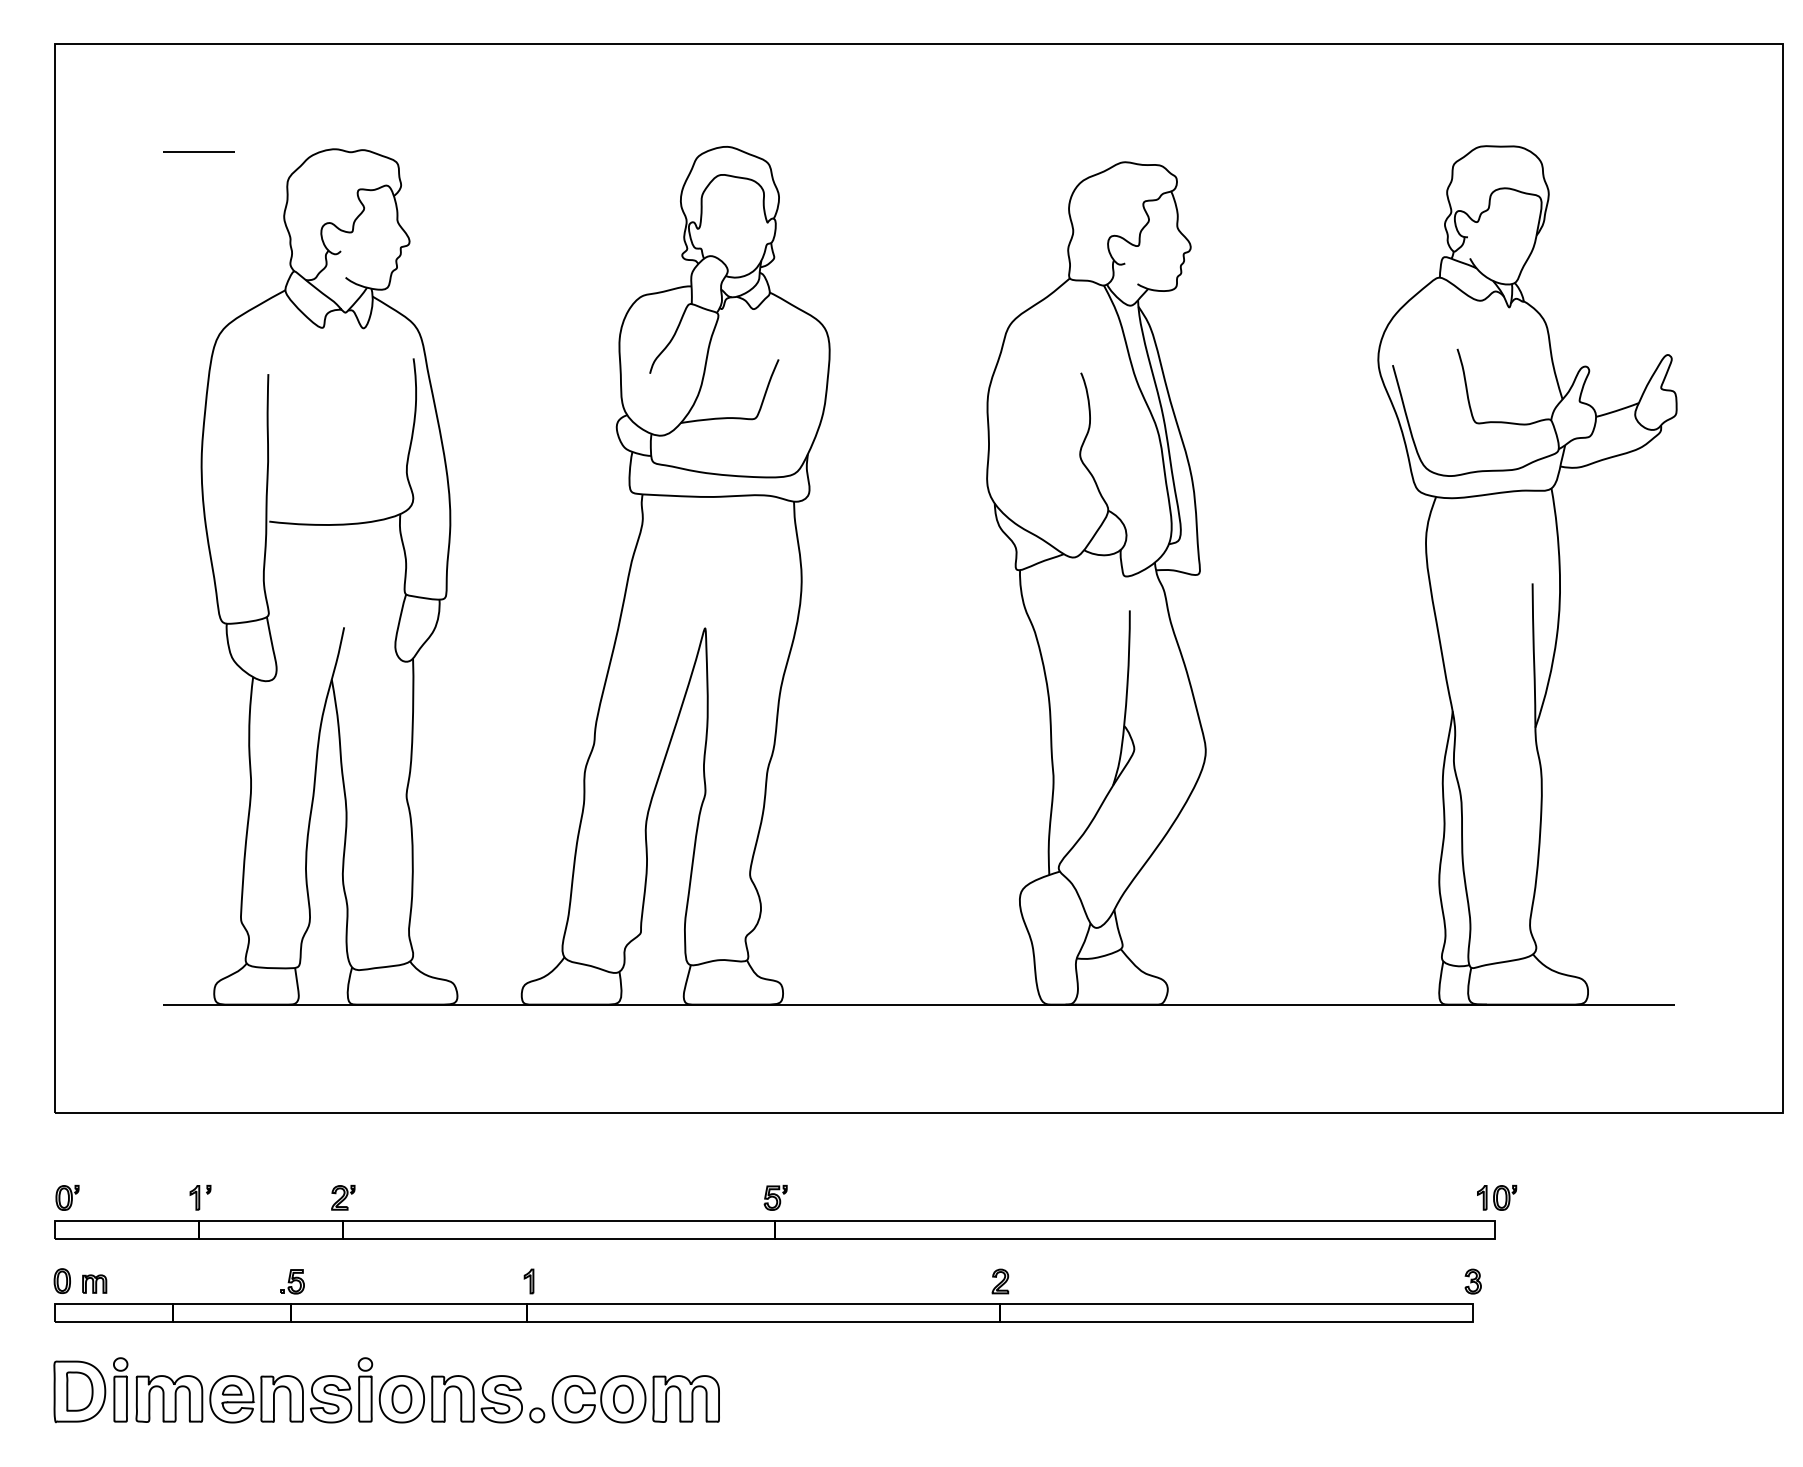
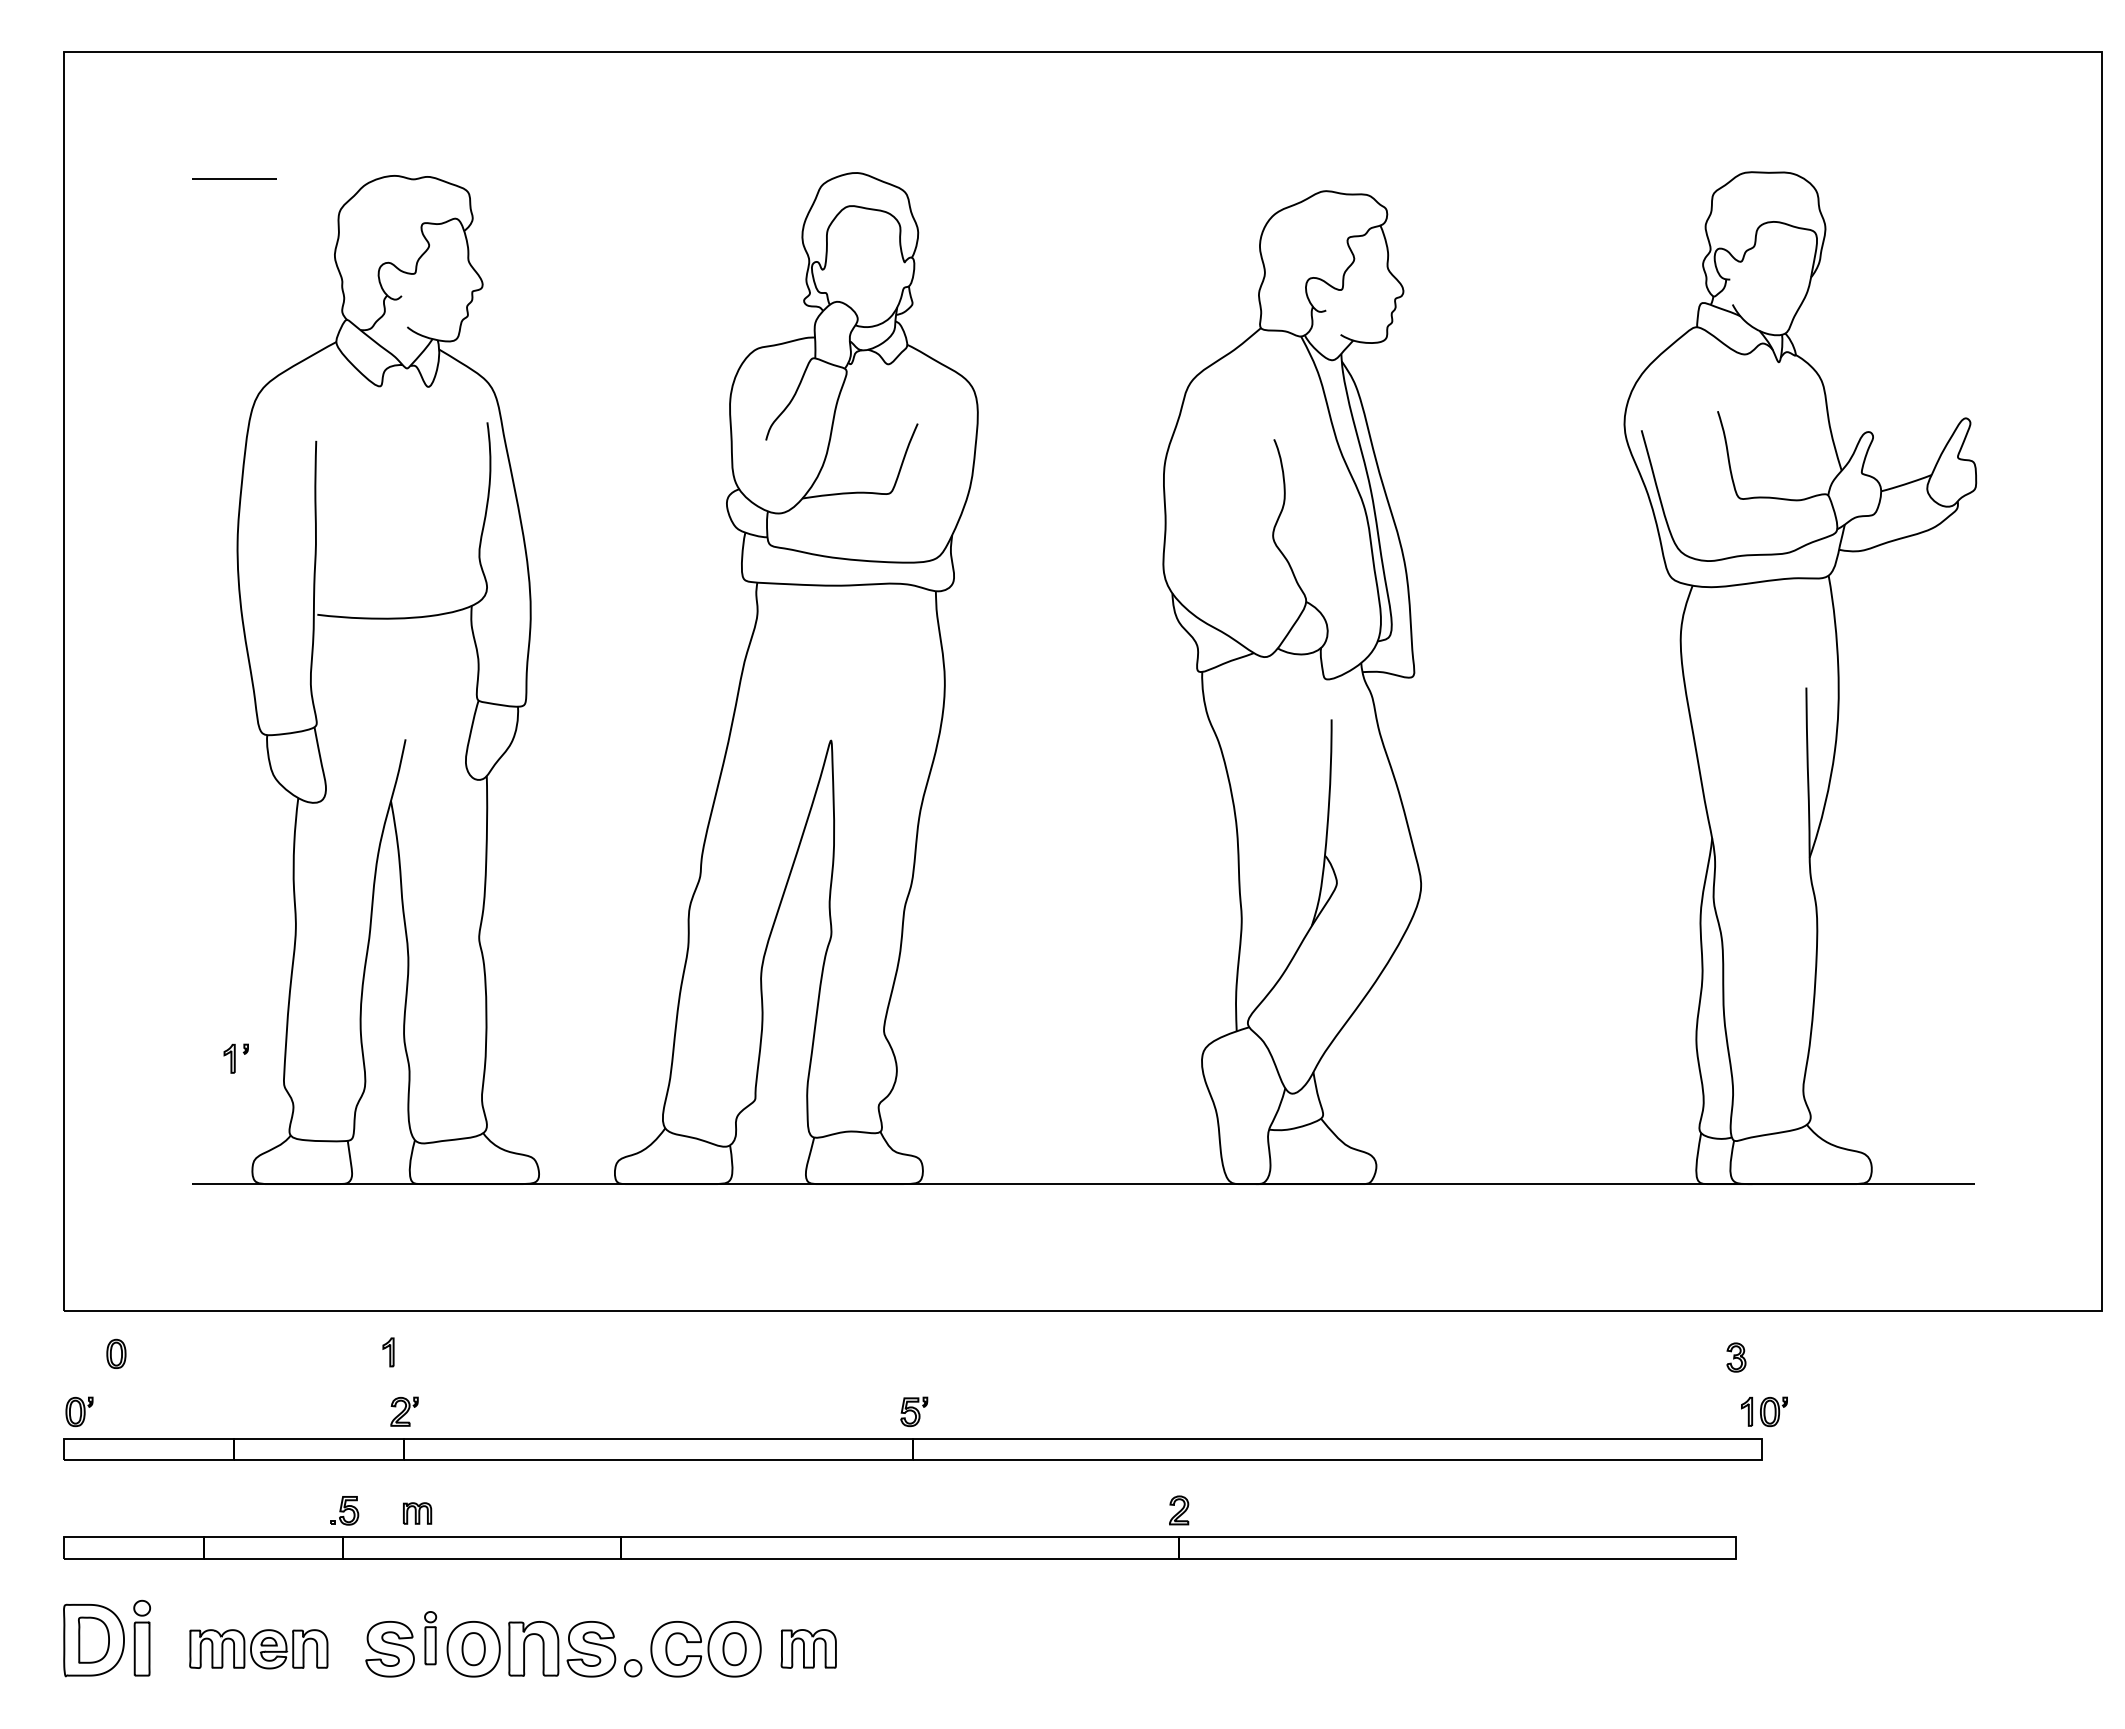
part: (199, 1197) -> (235, 1058), moved
part: (62, 1280) -> (116, 1353), moved
part: (529, 1281) -> (388, 1352), moved
part: (1473, 1281) -> (1736, 1357), moved
part: (94, 1284) -> (417, 1513), moved
part: (365, 1389) -> (430, 1637), size x0.7
part: (686, 1398) -> (808, 1648), size x0.7
part: (219, 1399) -> (258, 1649), size x0.7

